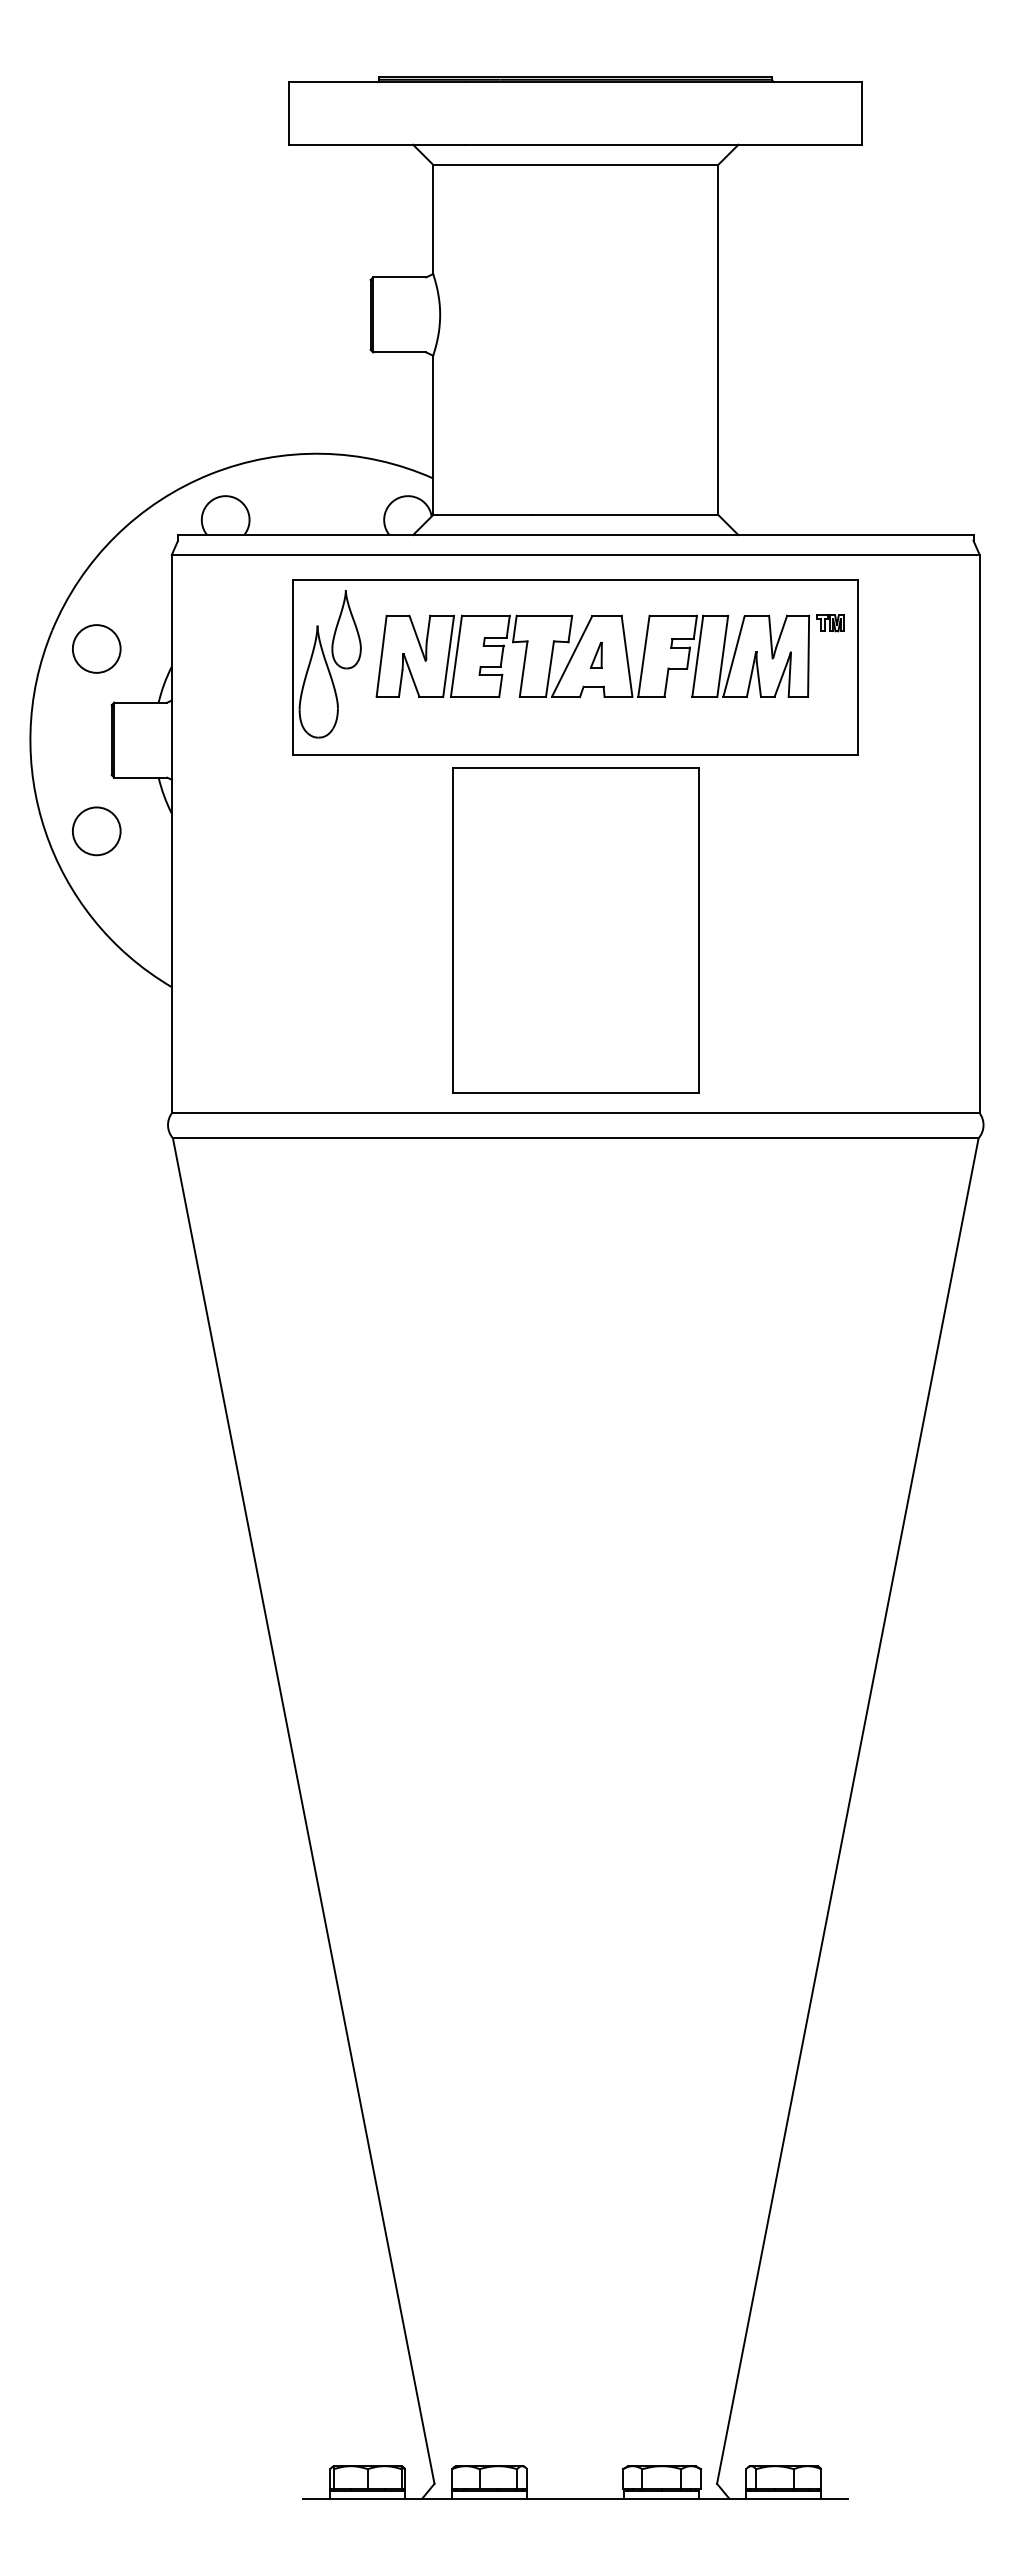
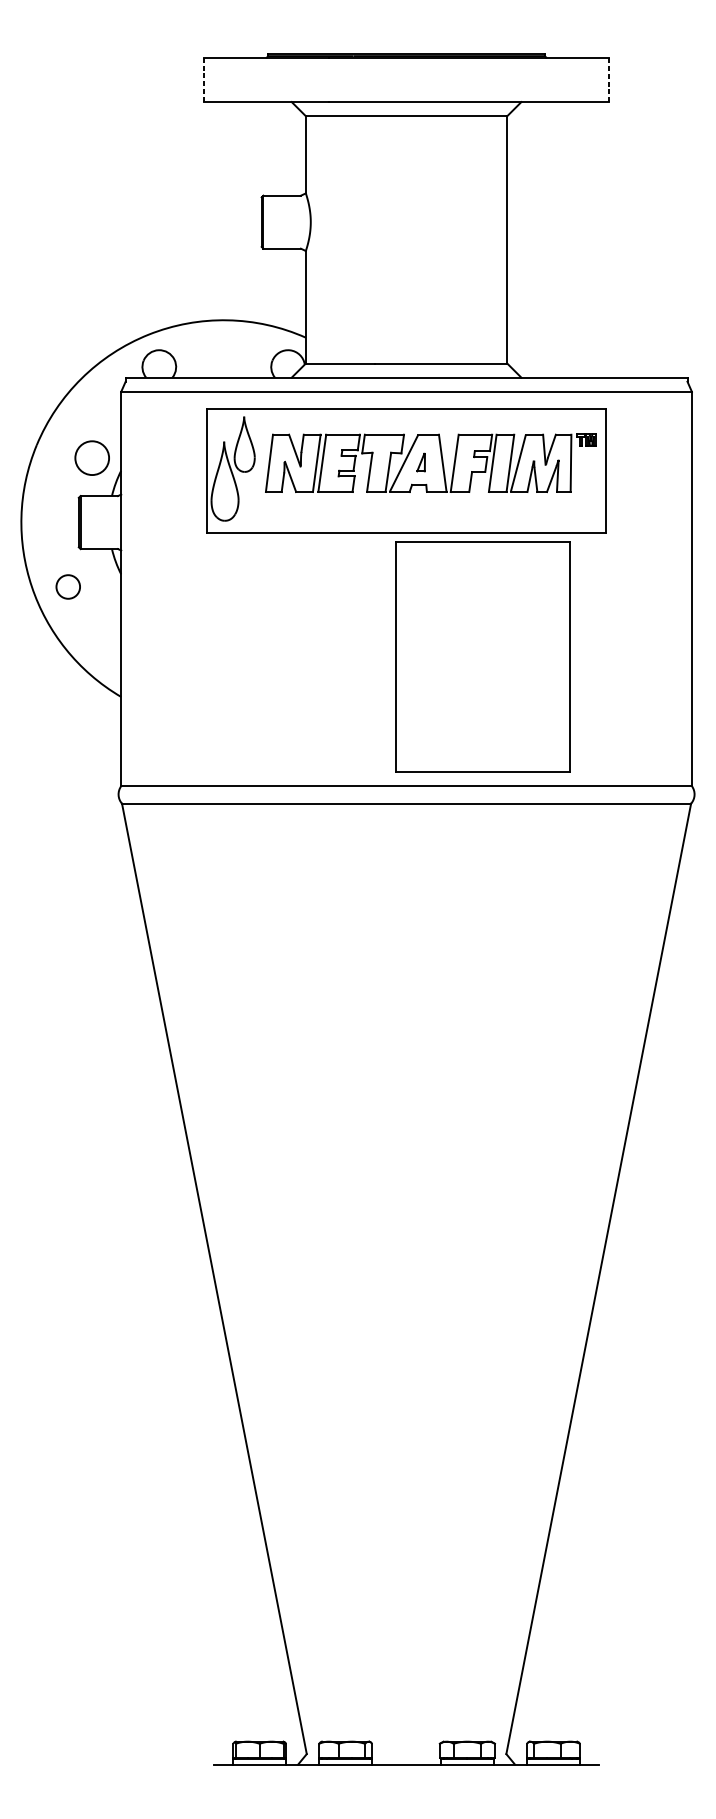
line: (862, 113) -> (609, 79), solid -> dashed
line: (289, 114) -> (204, 80), solid -> dashed
circle: (96, 648) -> (92, 457), moved
circle: (96, 831) -> (68, 587), size x0.7
part: (575, 930) -> (482, 656), moved

